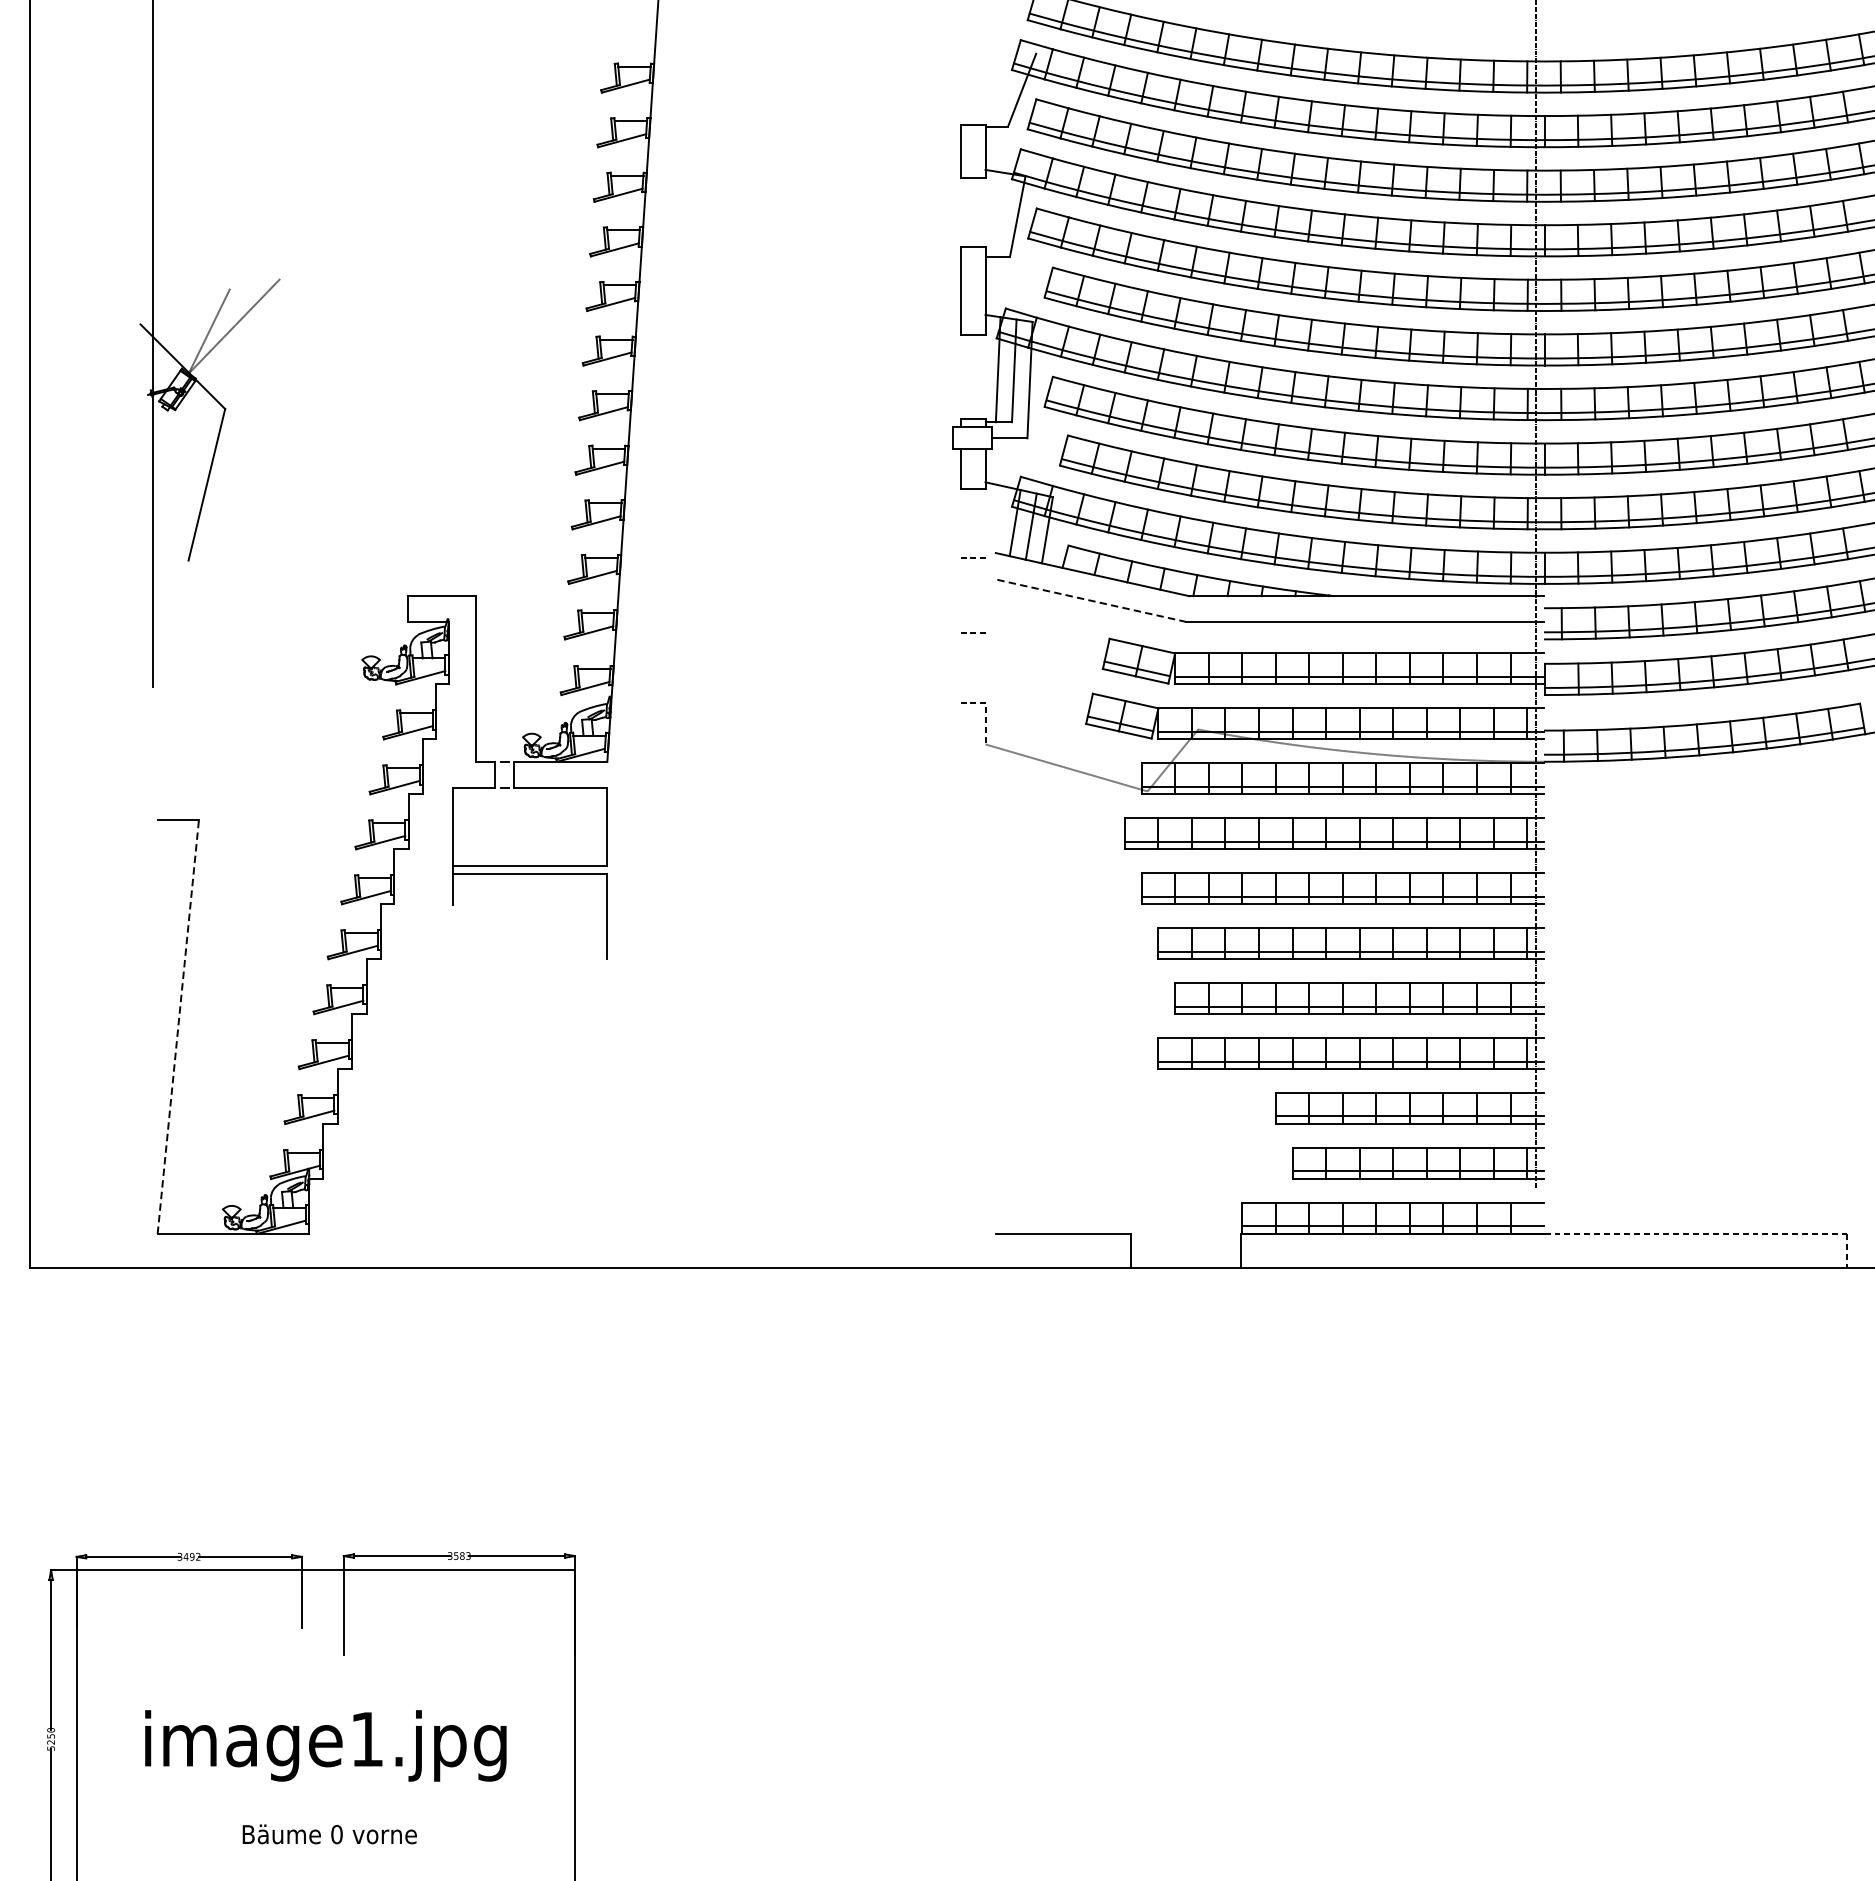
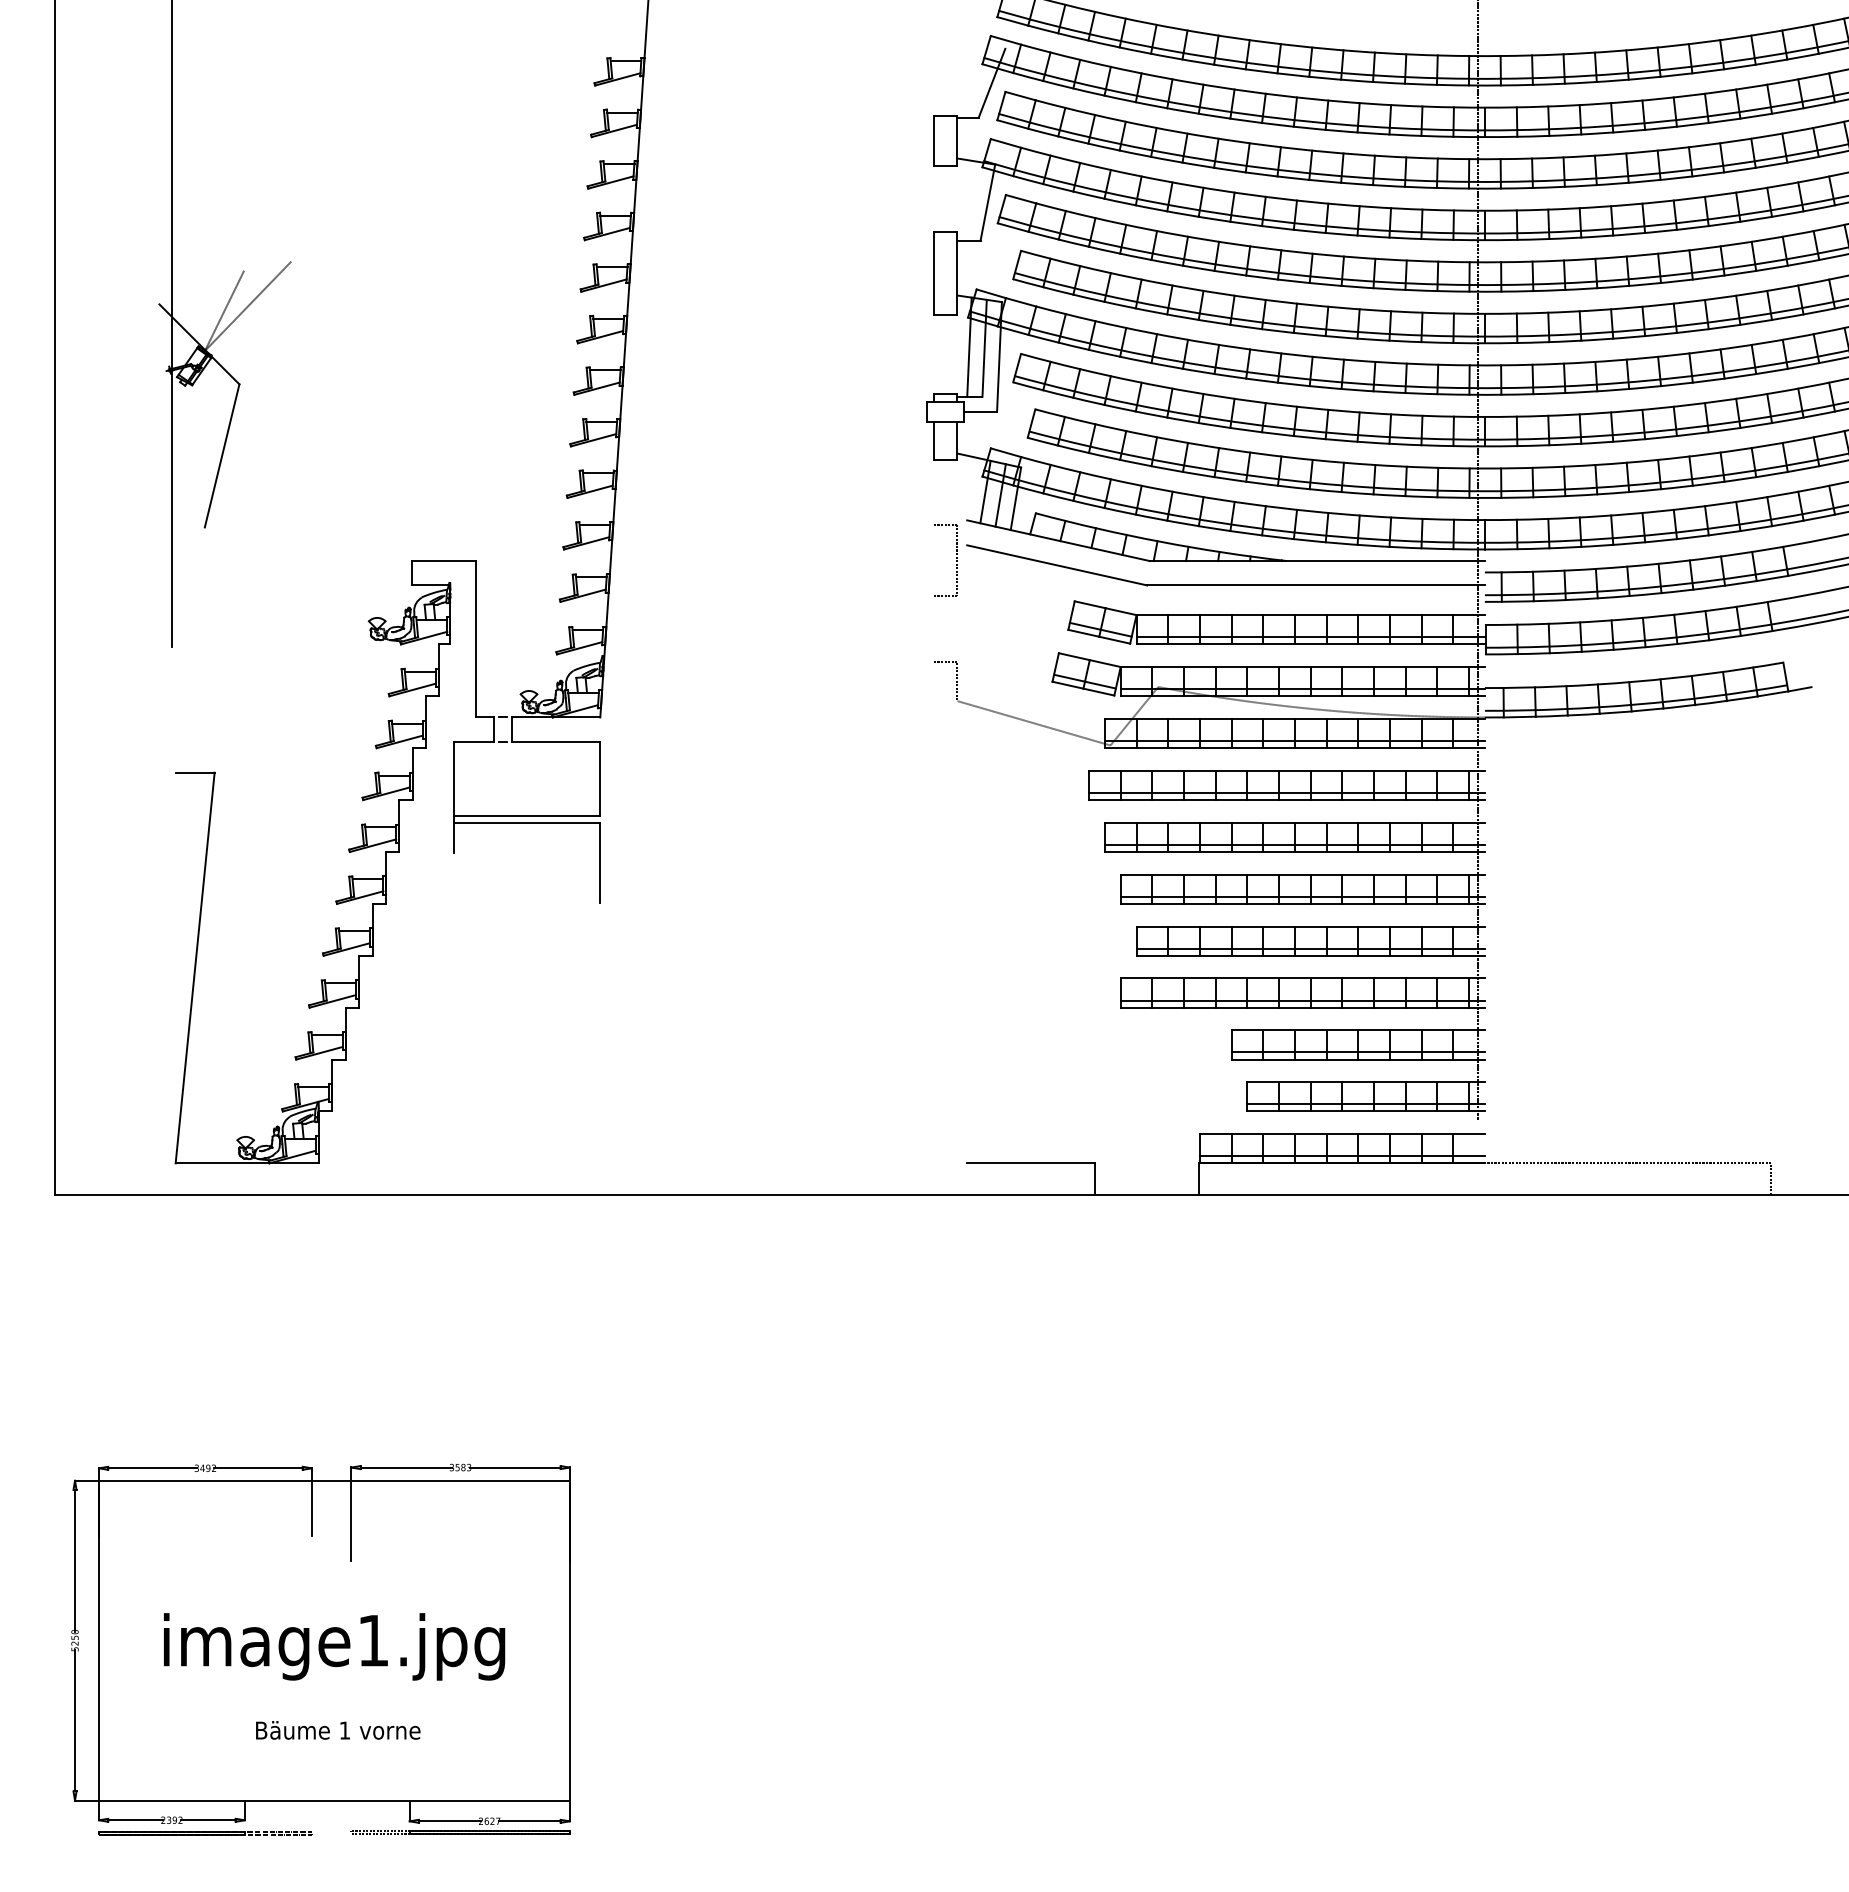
line: (985, 595) -> (957, 560), added
line: (1090, 600) -> (1056, 565), dashed -> solid
line: (178, 1026) -> (195, 967), dashed -> solid
text: (336, 1834) -> (344, 1730), 0 -> 1

